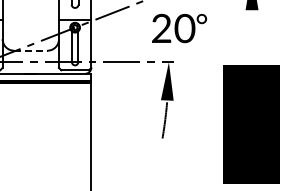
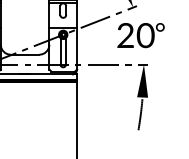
text: (179, 28) -> (141, 35), moved
line: (30, 50) -> (24, 54), dashed -> solid

